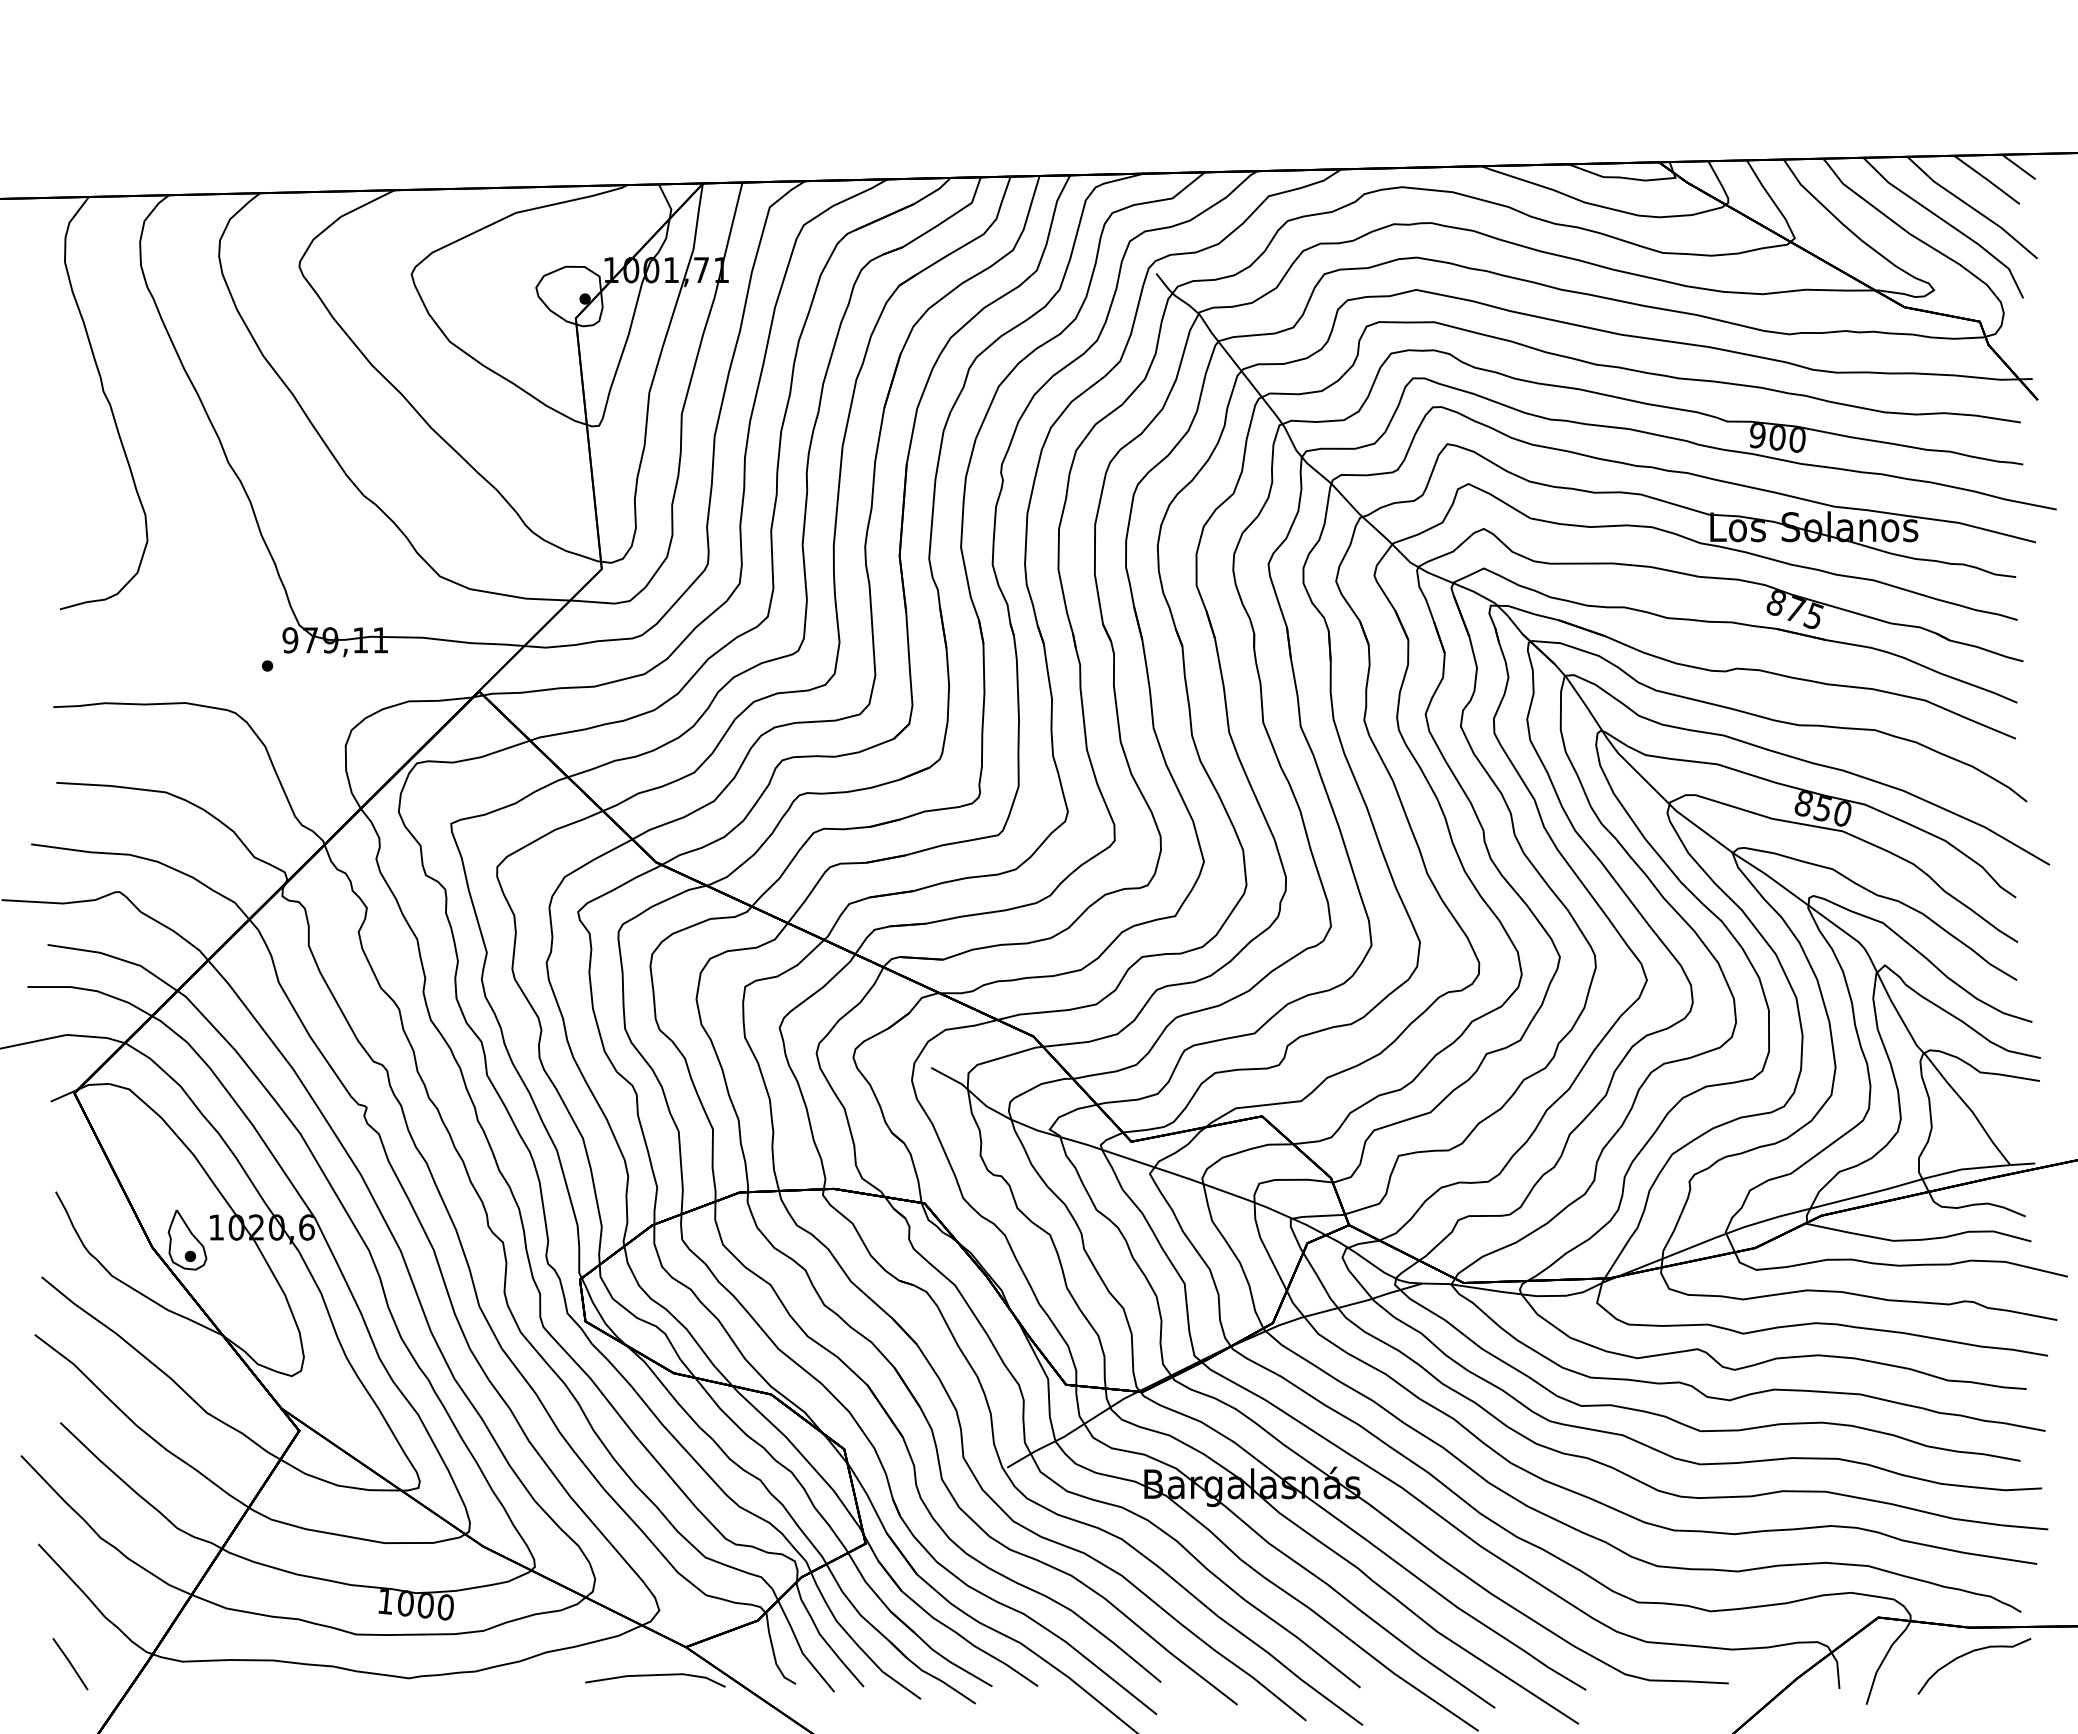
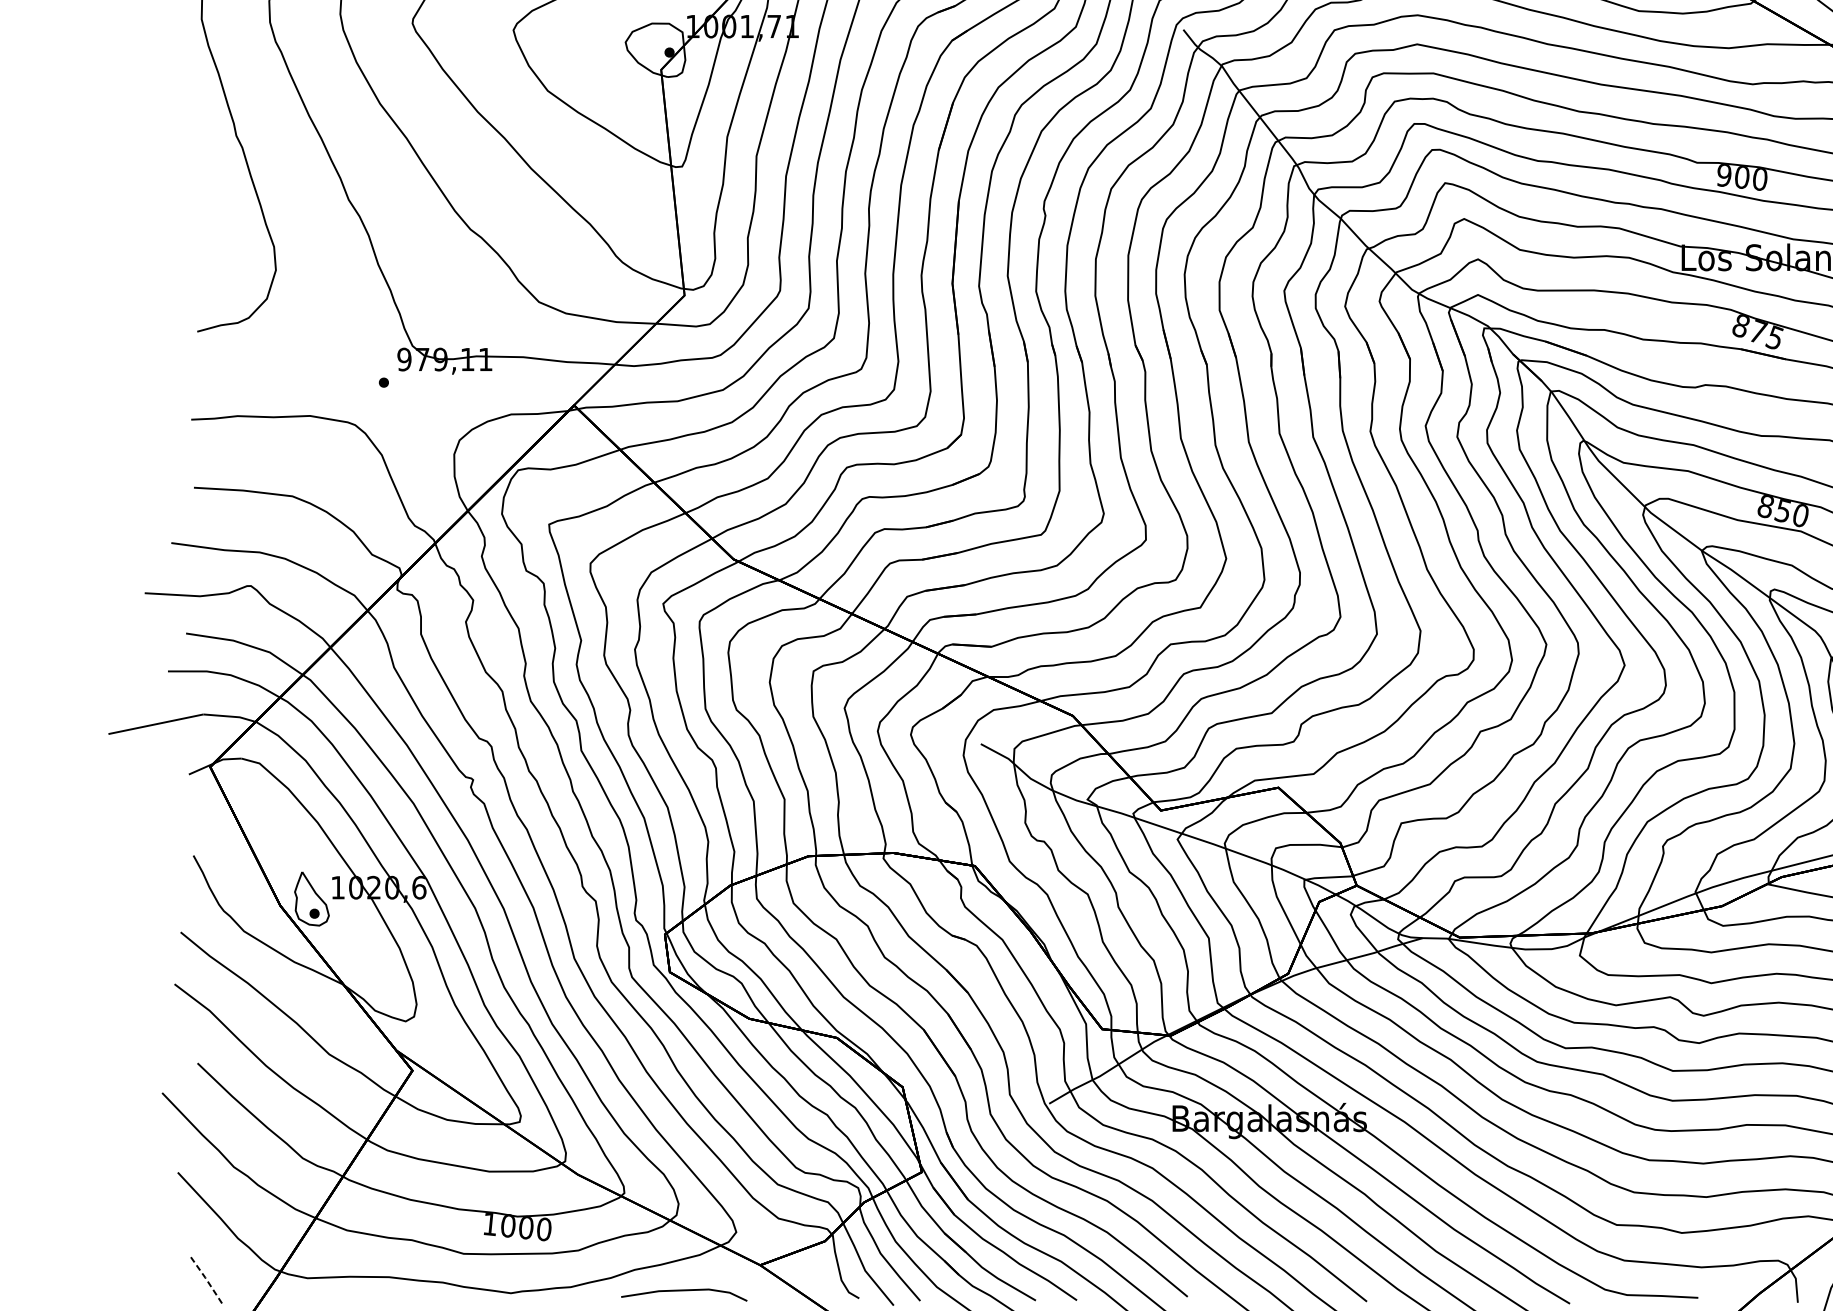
line: (70, 1663) -> (206, 1279), solid -> dashed
line: (653, 1676) -> (682, 1291), moved

